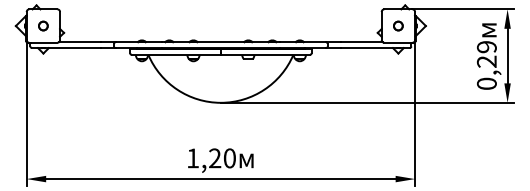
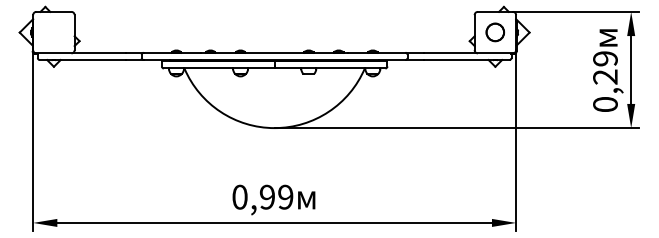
part: (43, 25) -> (53, 32), removed
circle: (398, 25) -> (495, 32), size x1.6
text: (211, 157) -> (262, 196), 1,20 -> 0,99

